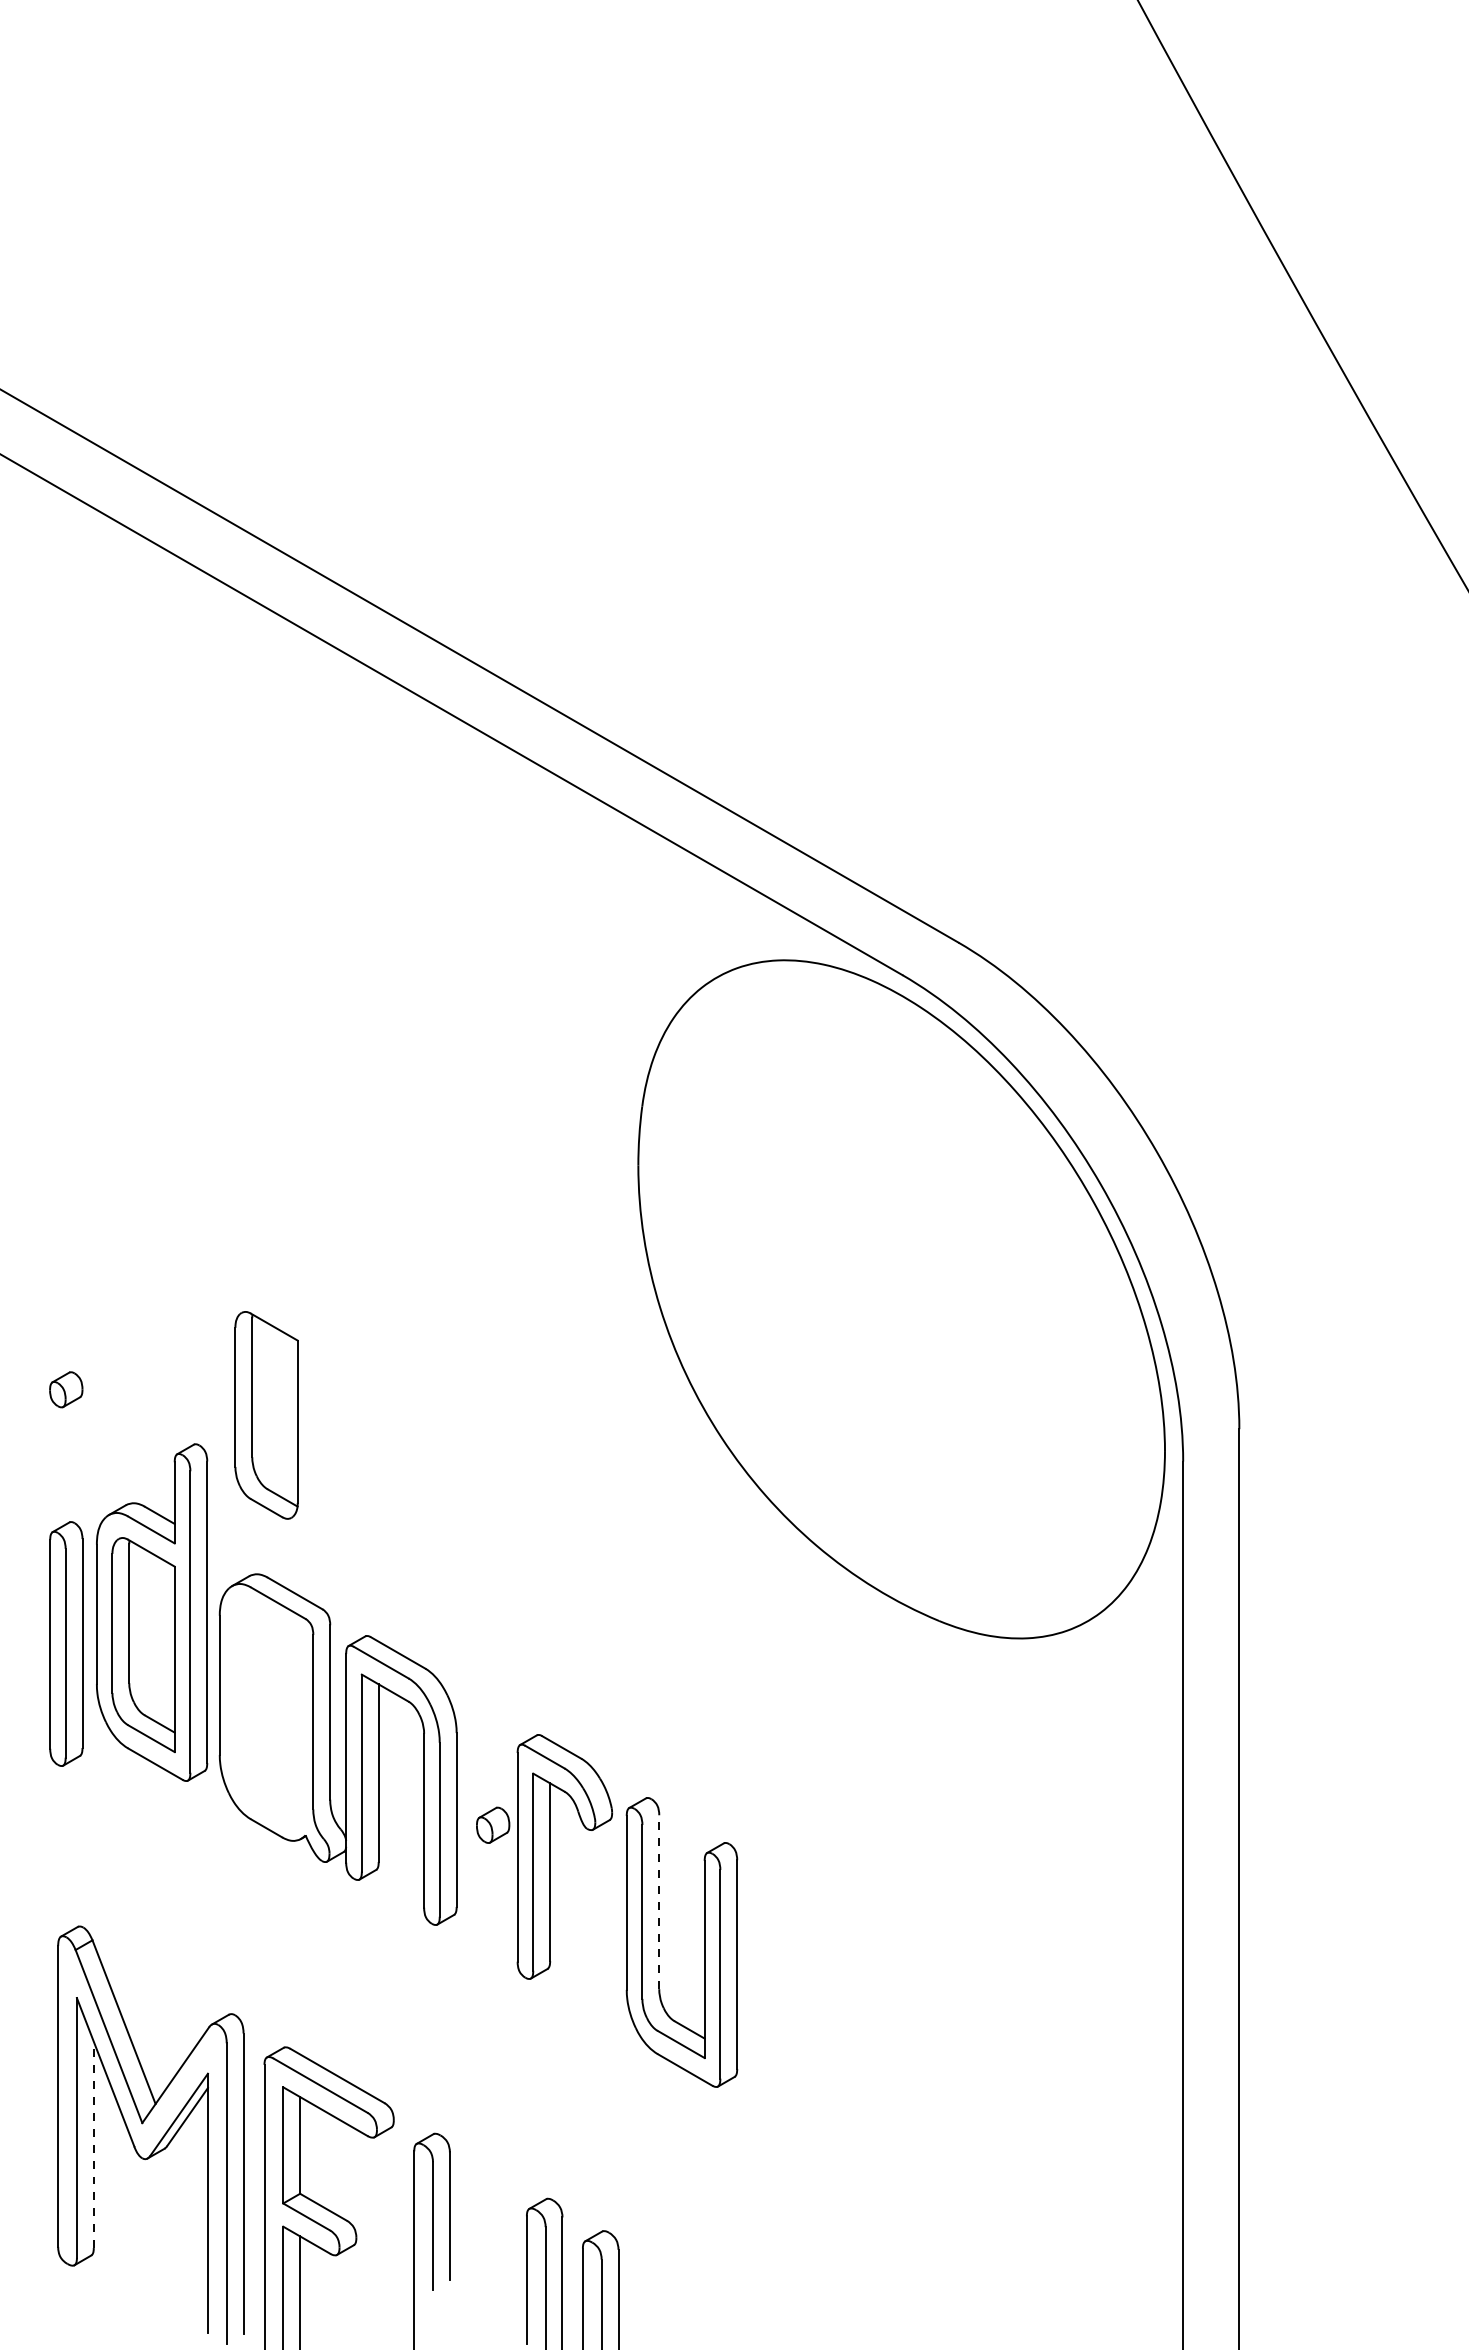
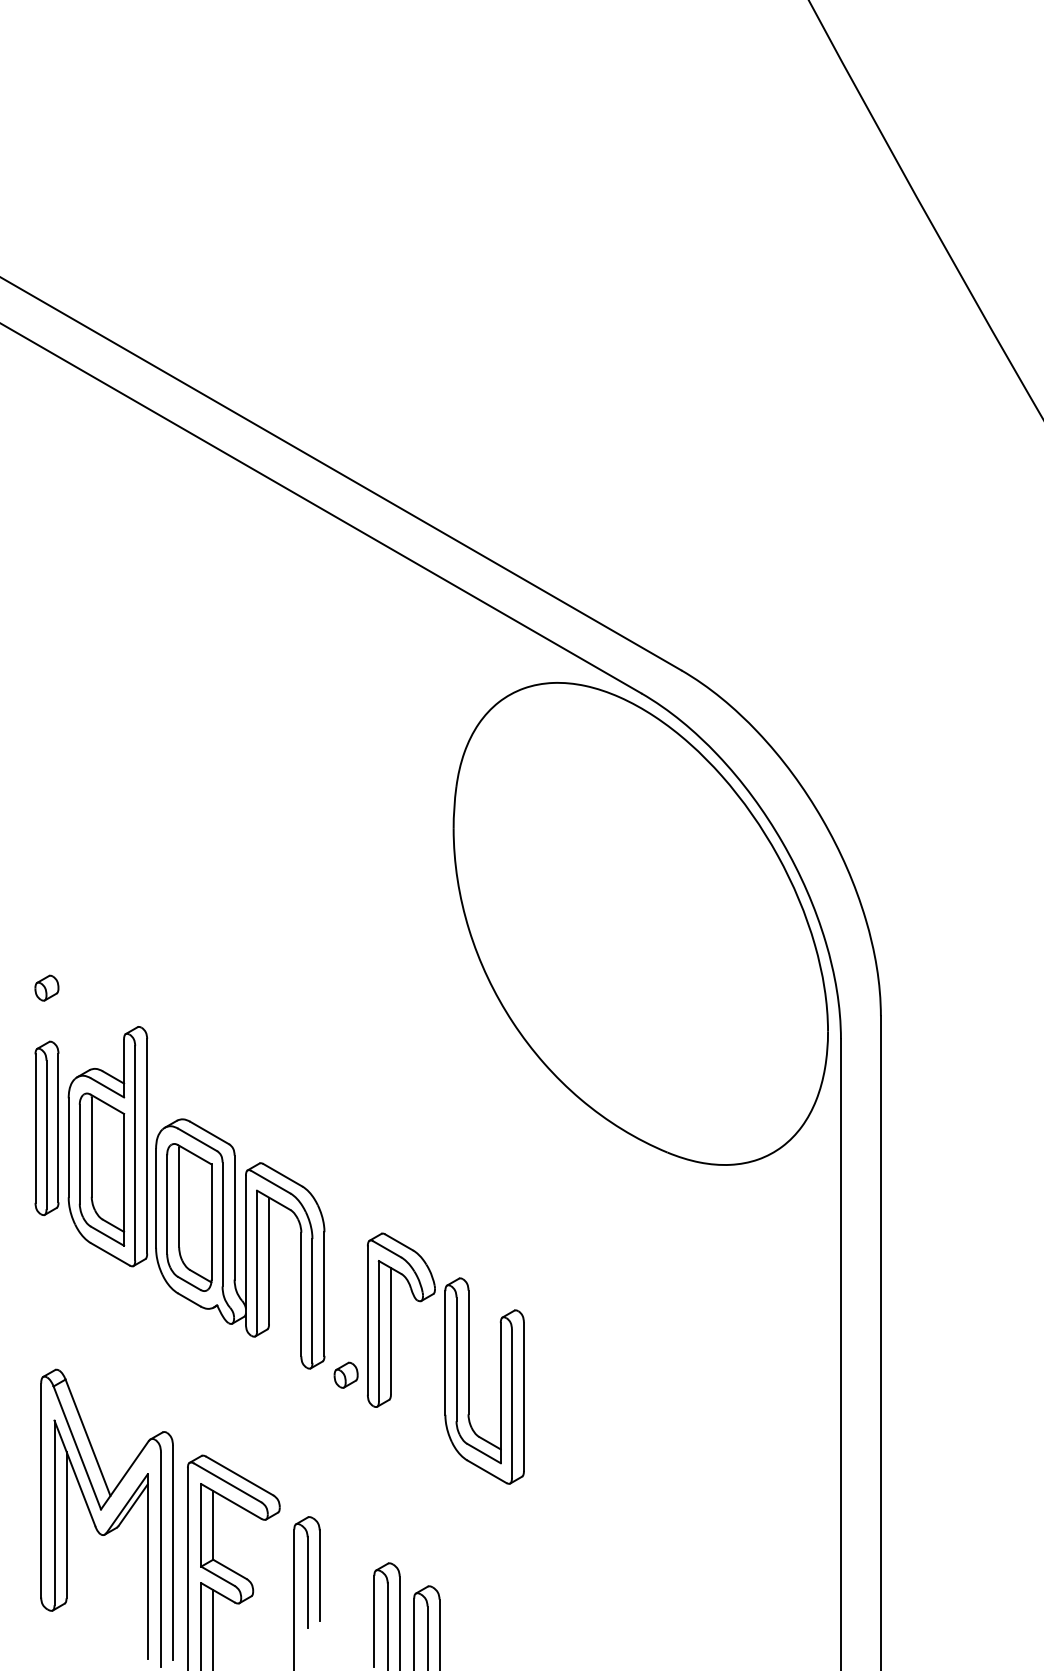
part: (266, 1415) -> (189, 1217), moved
part: (66, 1643) -> (47, 1128), moved
part: (493, 1824) -> (346, 1374), moved
line: (659, 1902) -> (468, 1352), dashed -> solid
line: (93, 2144) -> (66, 1524), dashed -> solid

